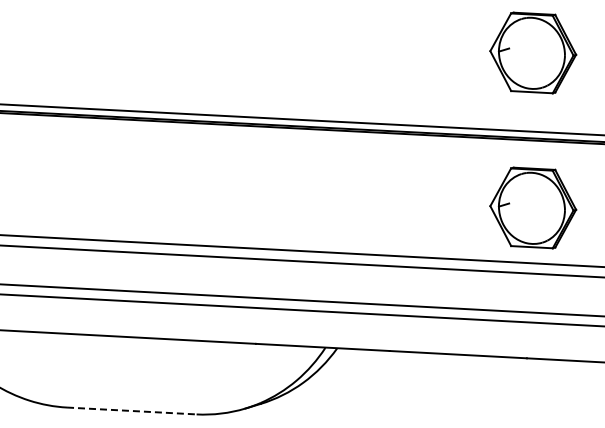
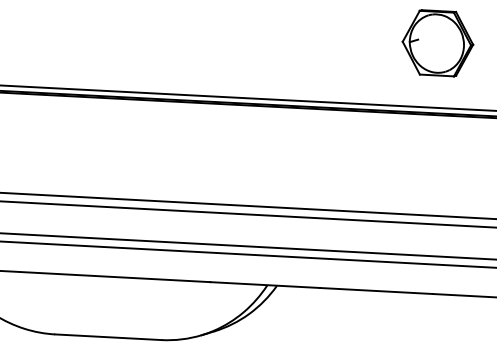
part: (533, 207) -> (438, 170), removed
line: (131, 410) -> (108, 336), dashed -> solid

